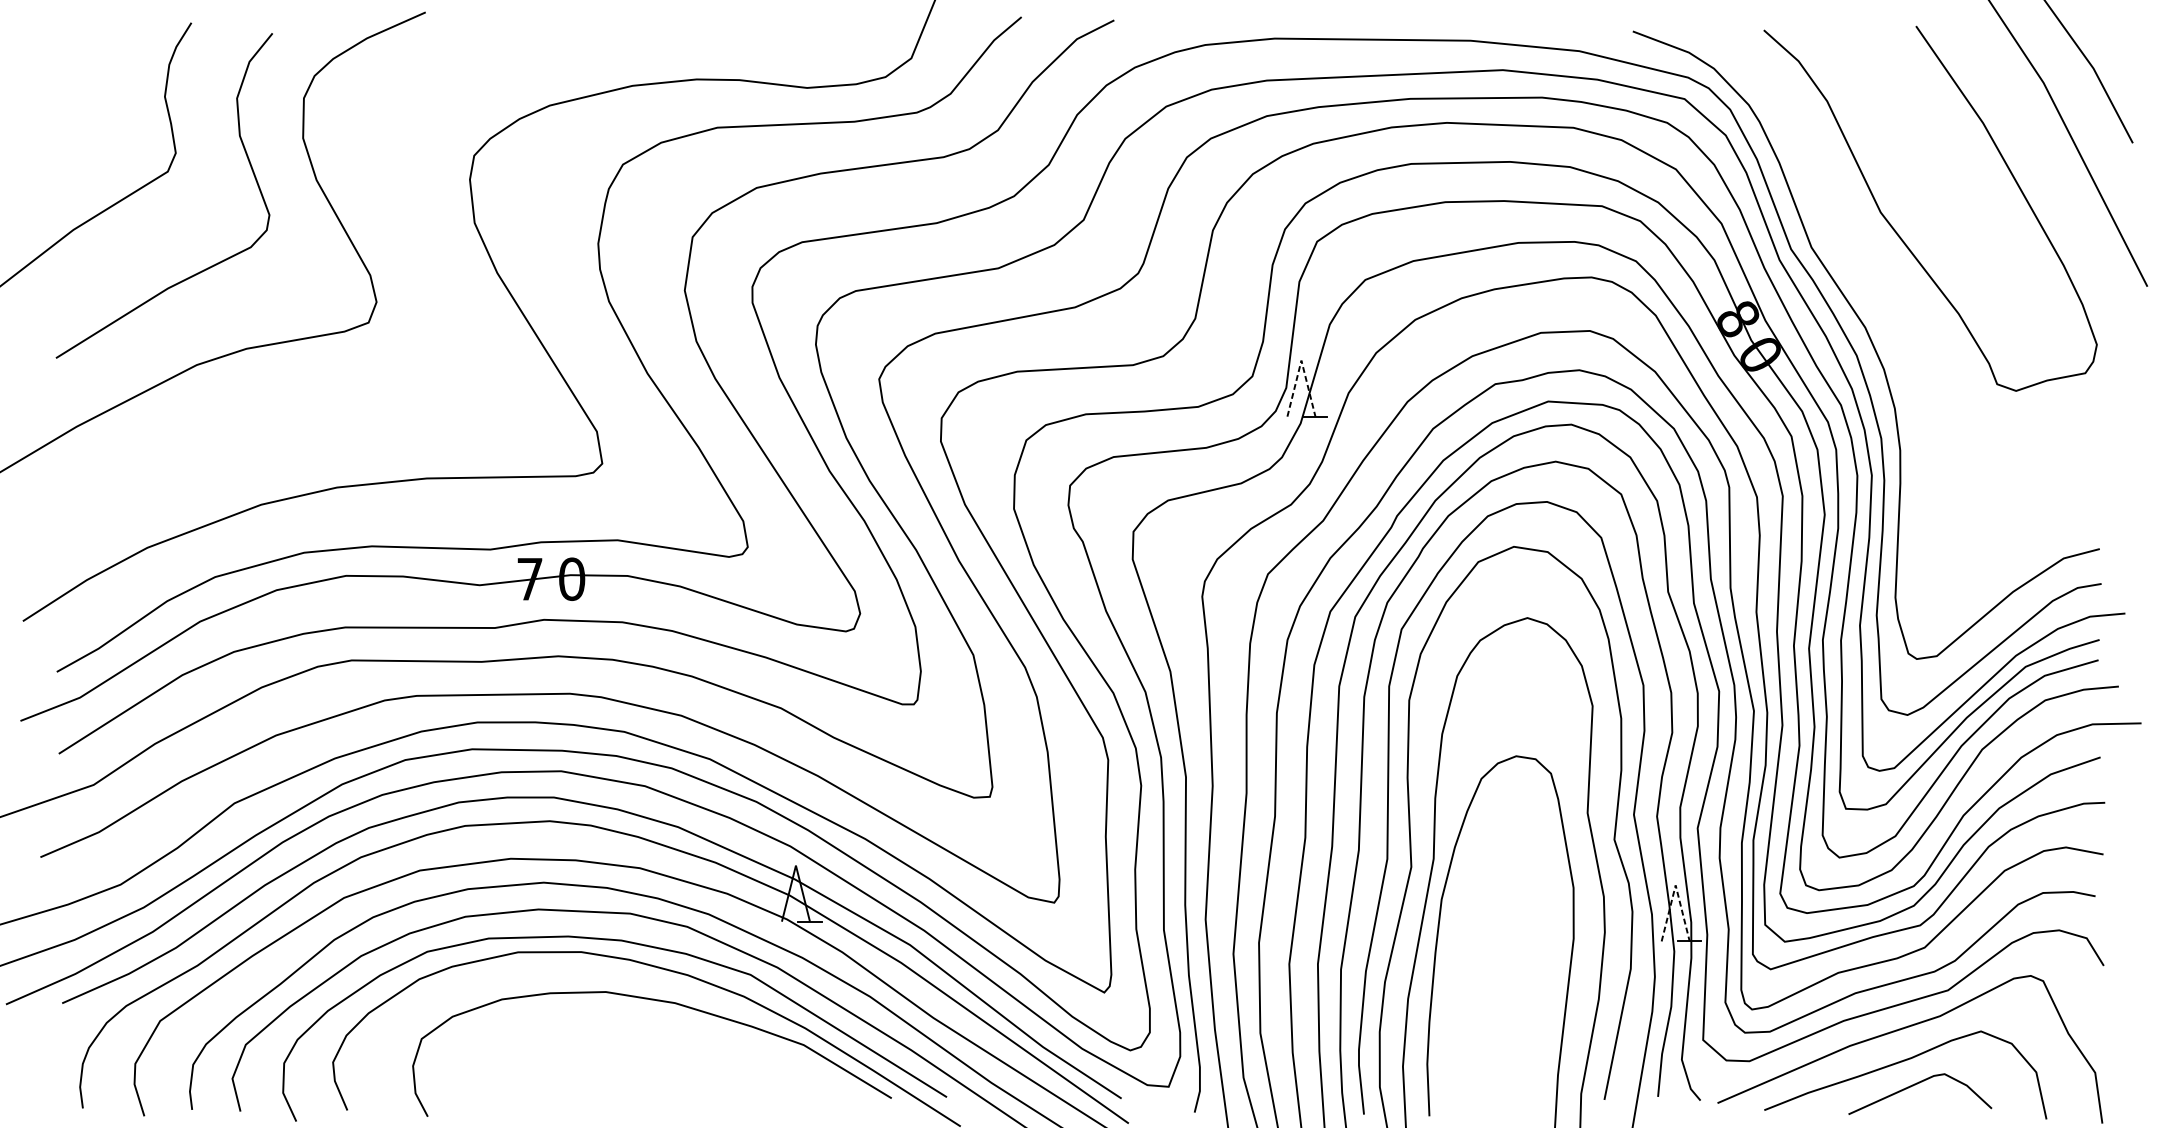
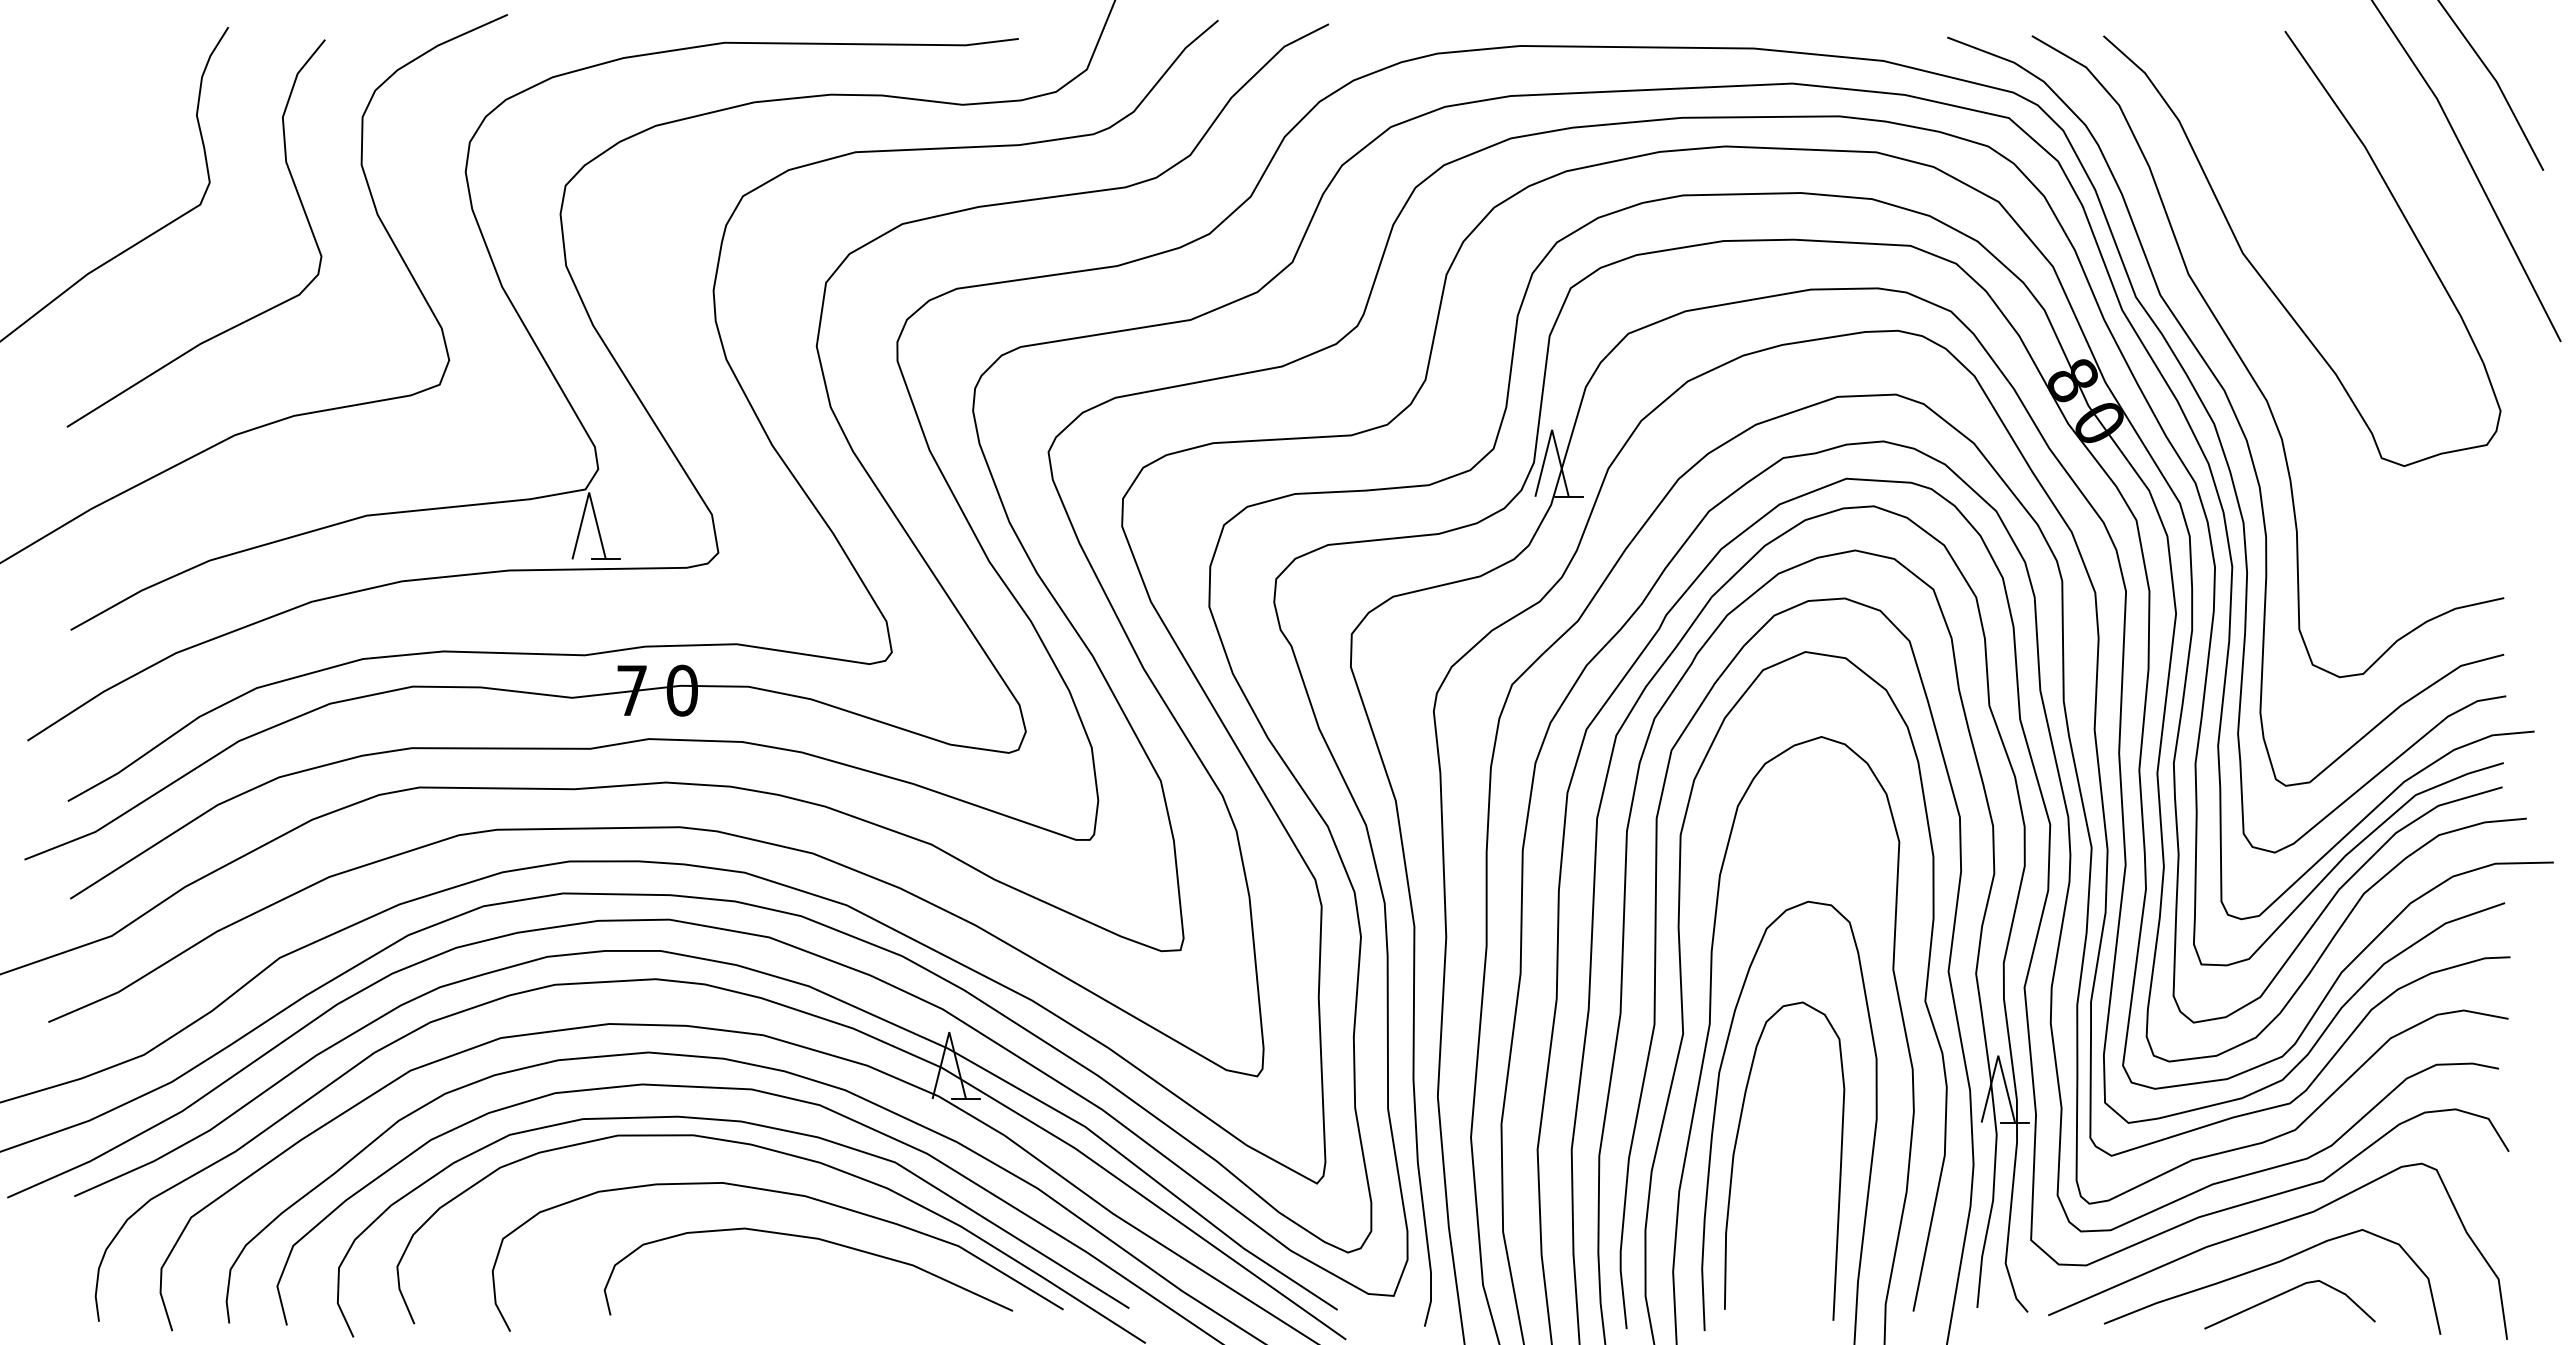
part: (448, 285) -> (534, 340), added
curve: (1886, 310) -> (2249, 370), added
line: (1301, 360) -> (1552, 429), dashed -> solid
line: (1675, 885) -> (1998, 1055), dashed -> solid
curve: (1455, 964) -> (1735, 1150), added
curve: (682, 1039) -> (814, 1239), added

